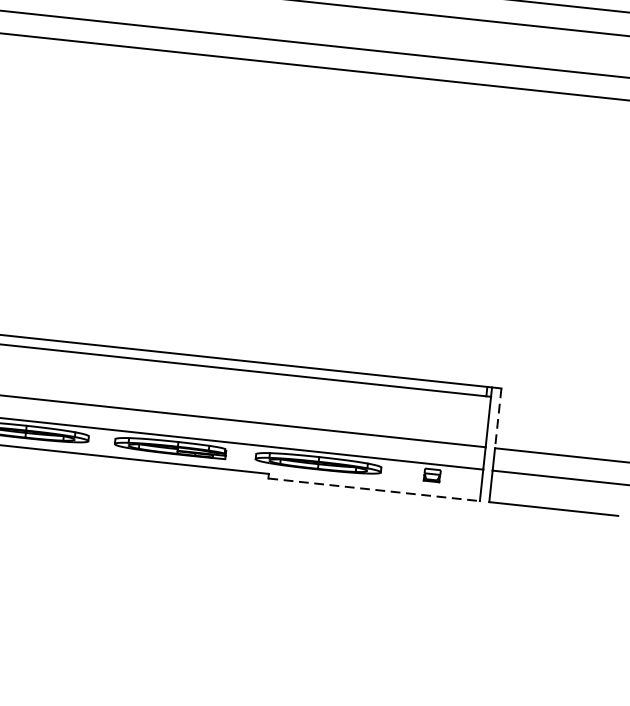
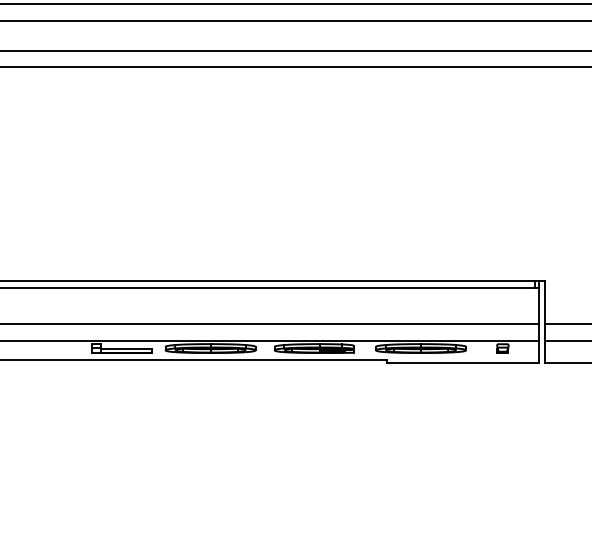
line: (498, 417) -> (545, 302), dashed -> solid
line: (375, 490) -> (463, 363), dashed -> solid

